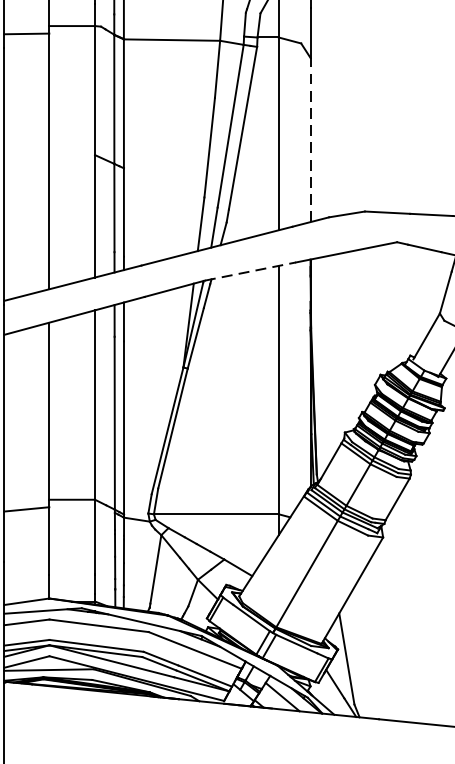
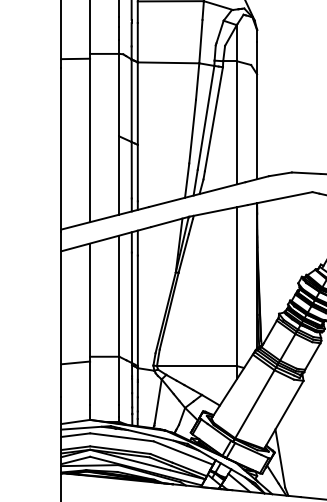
line: (311, 139) -> (257, 126), dashed -> solid
line: (250, 270) -> (218, 210), dashed -> solid

